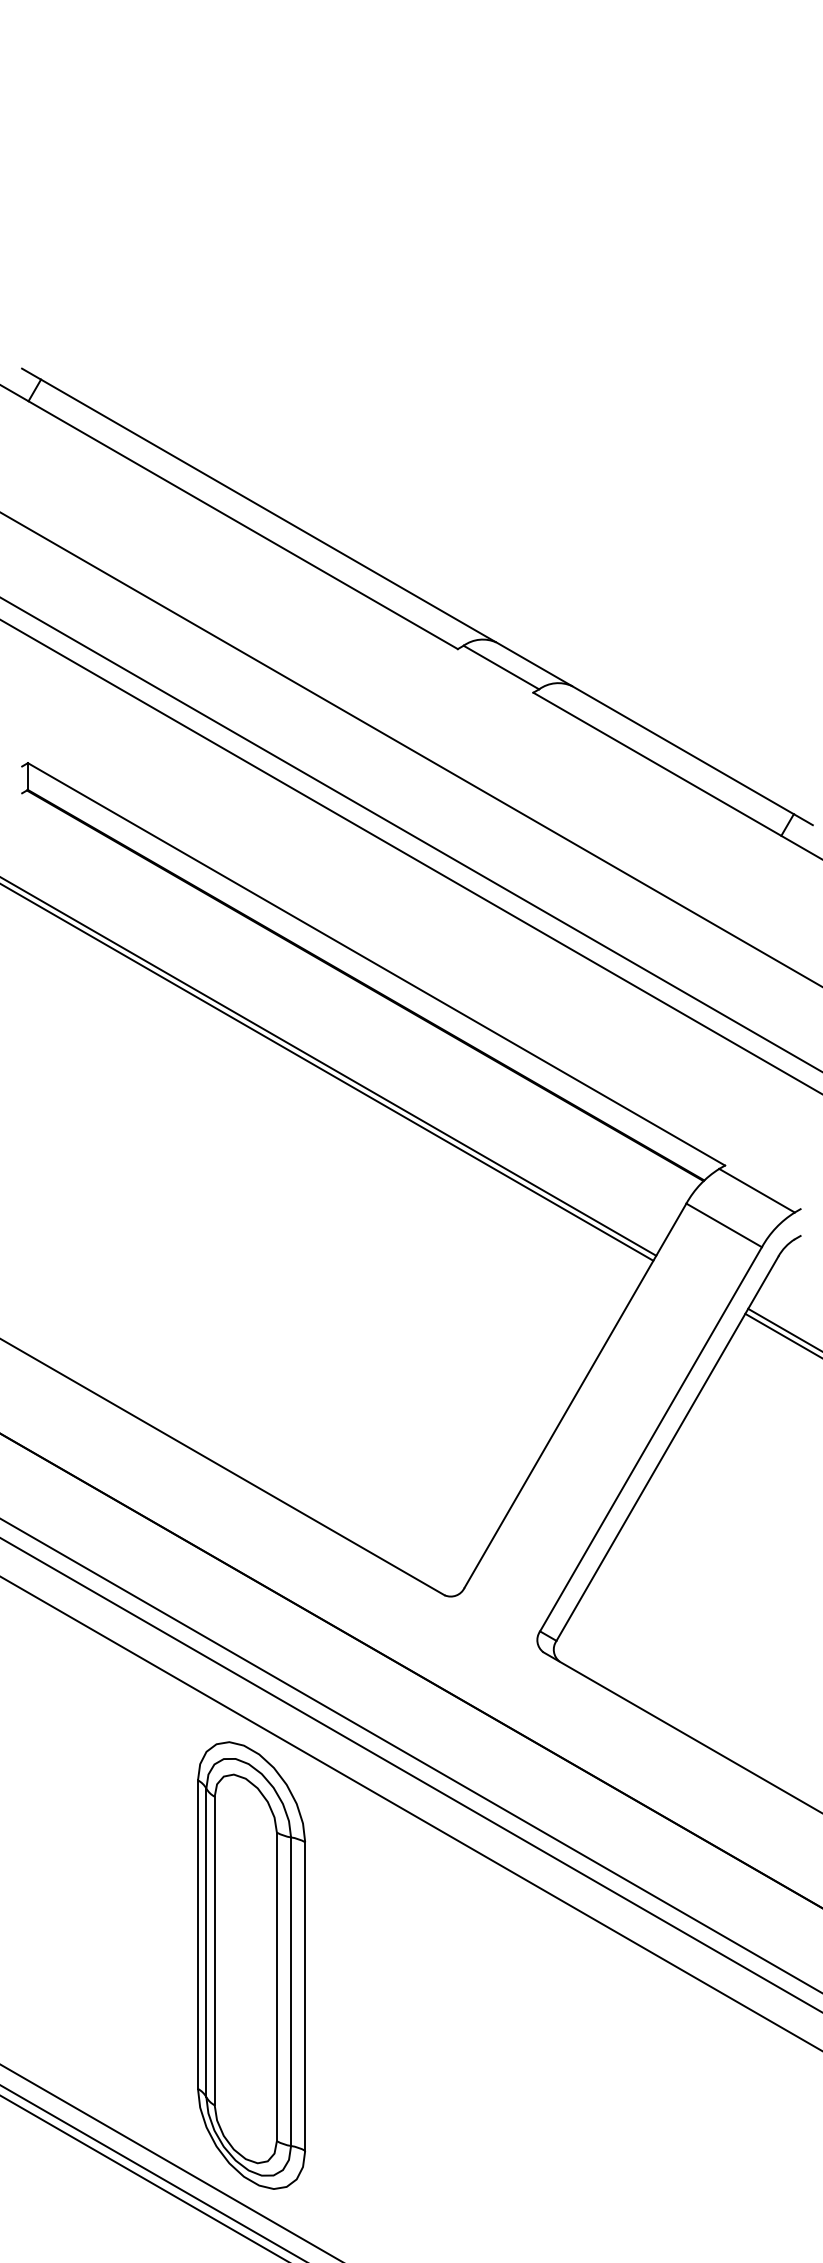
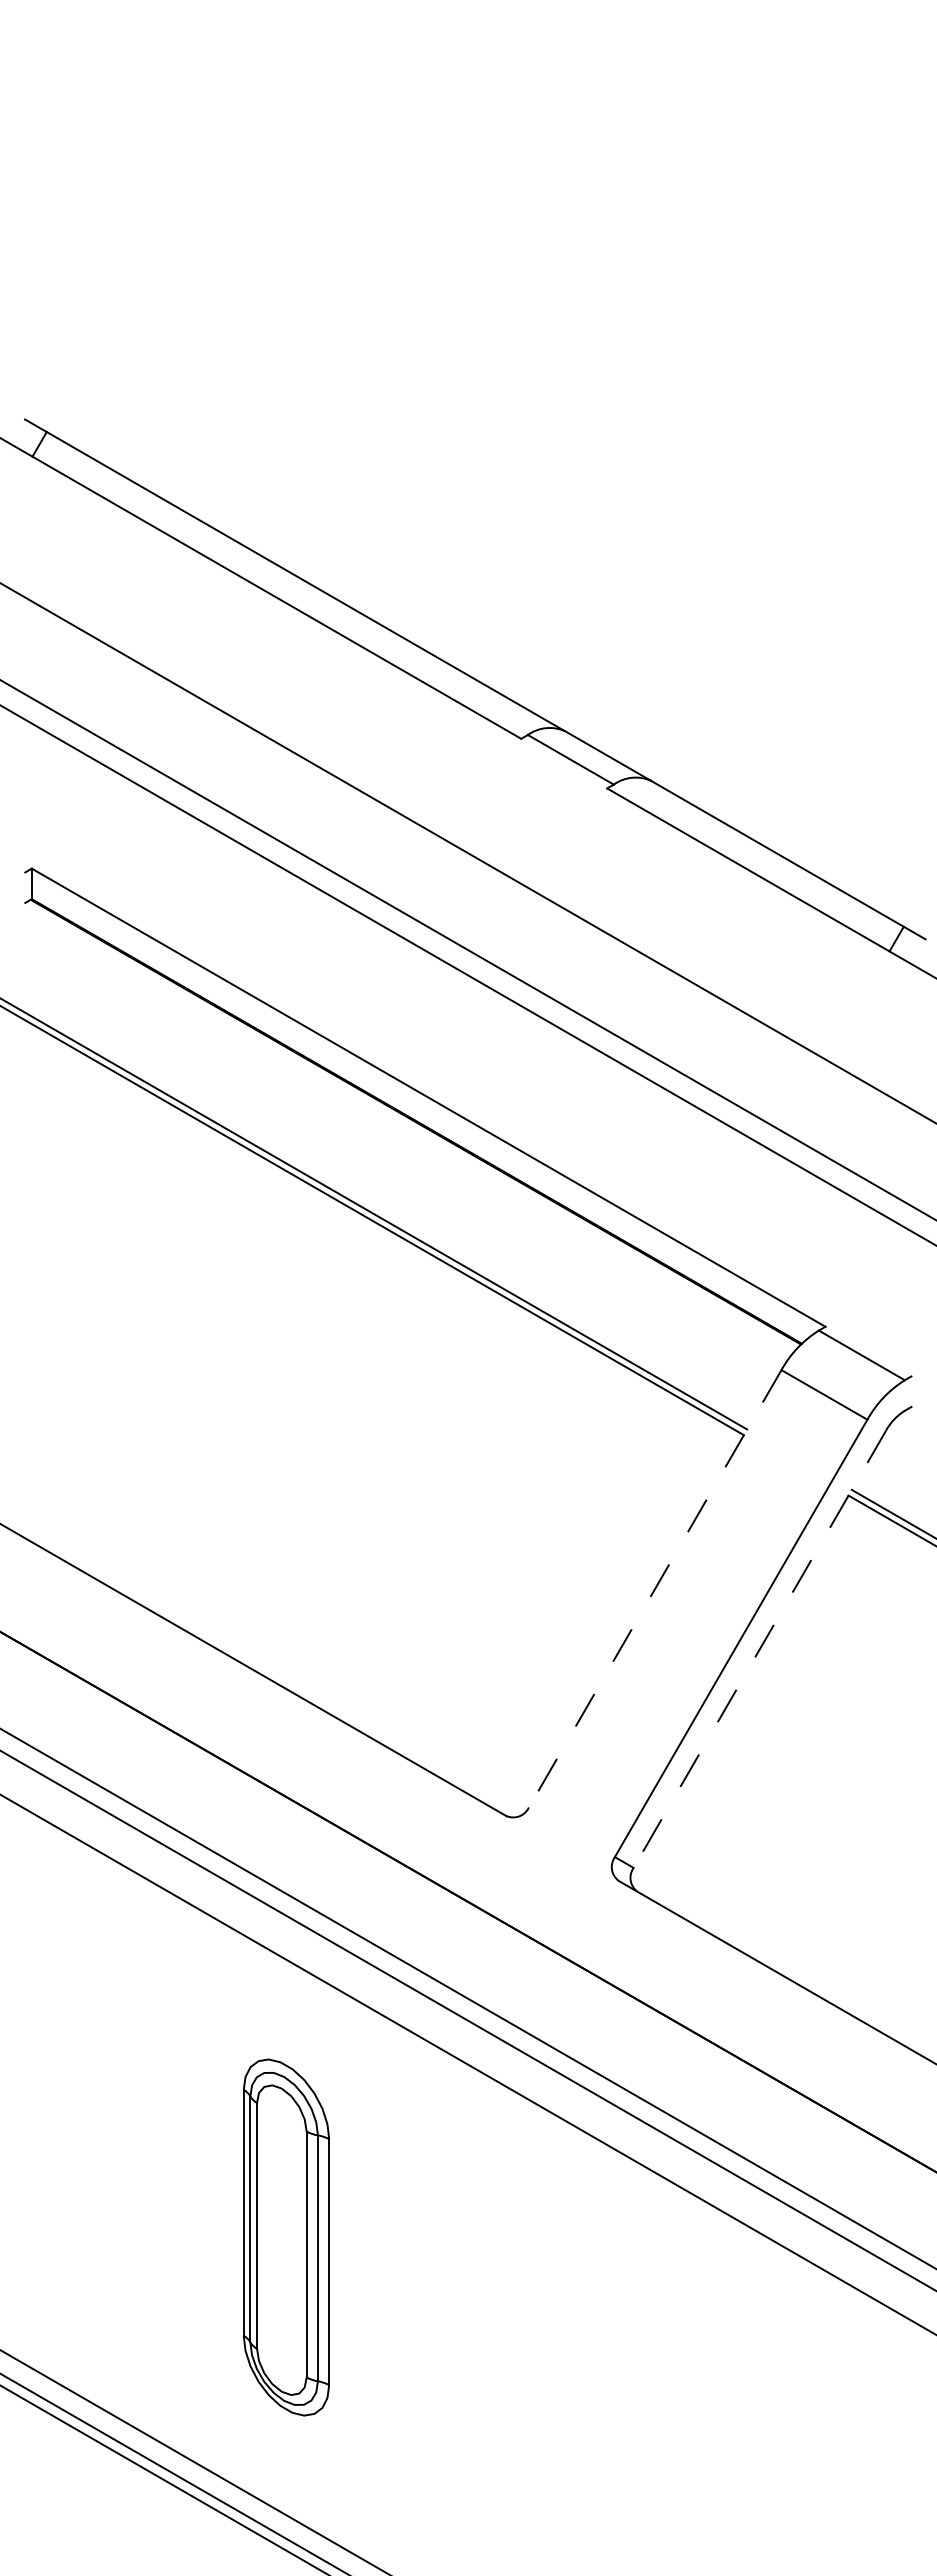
line: (575, 1395) -> (655, 1588), solid -> dashed
line: (667, 1449) -> (759, 1649), solid -> dashed
part: (251, 1965) -> (286, 2237), size x0.7

